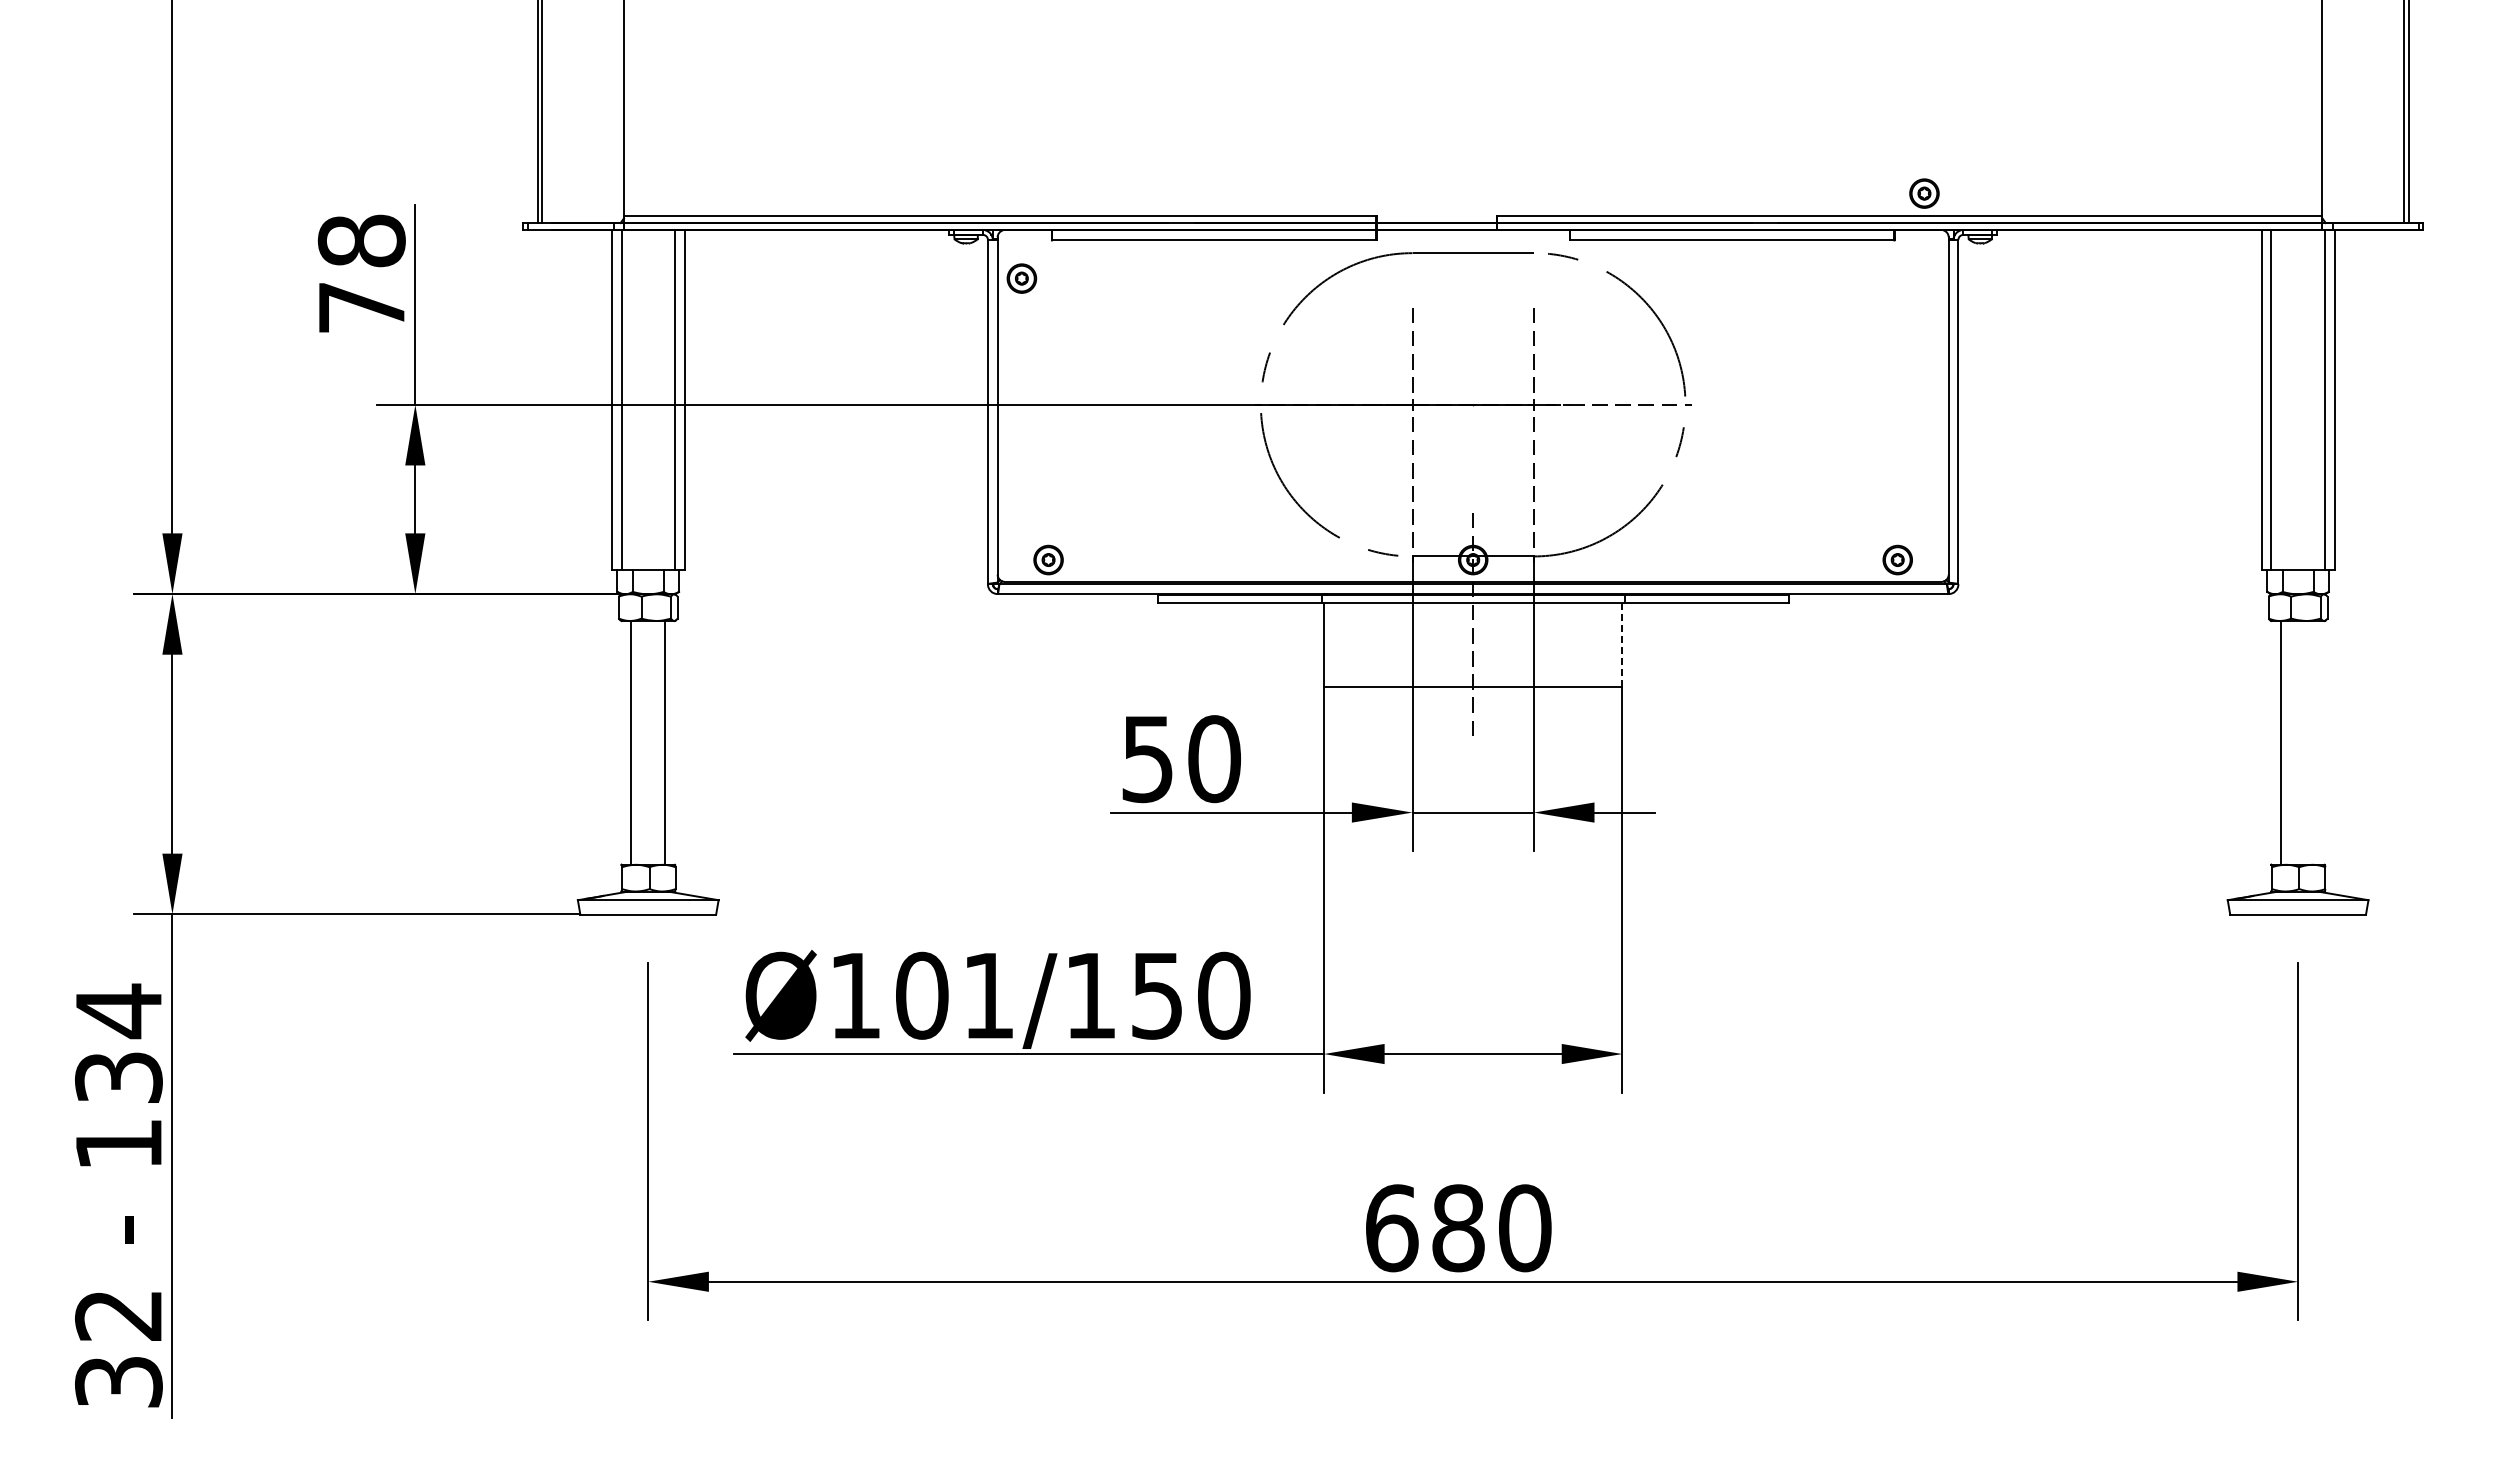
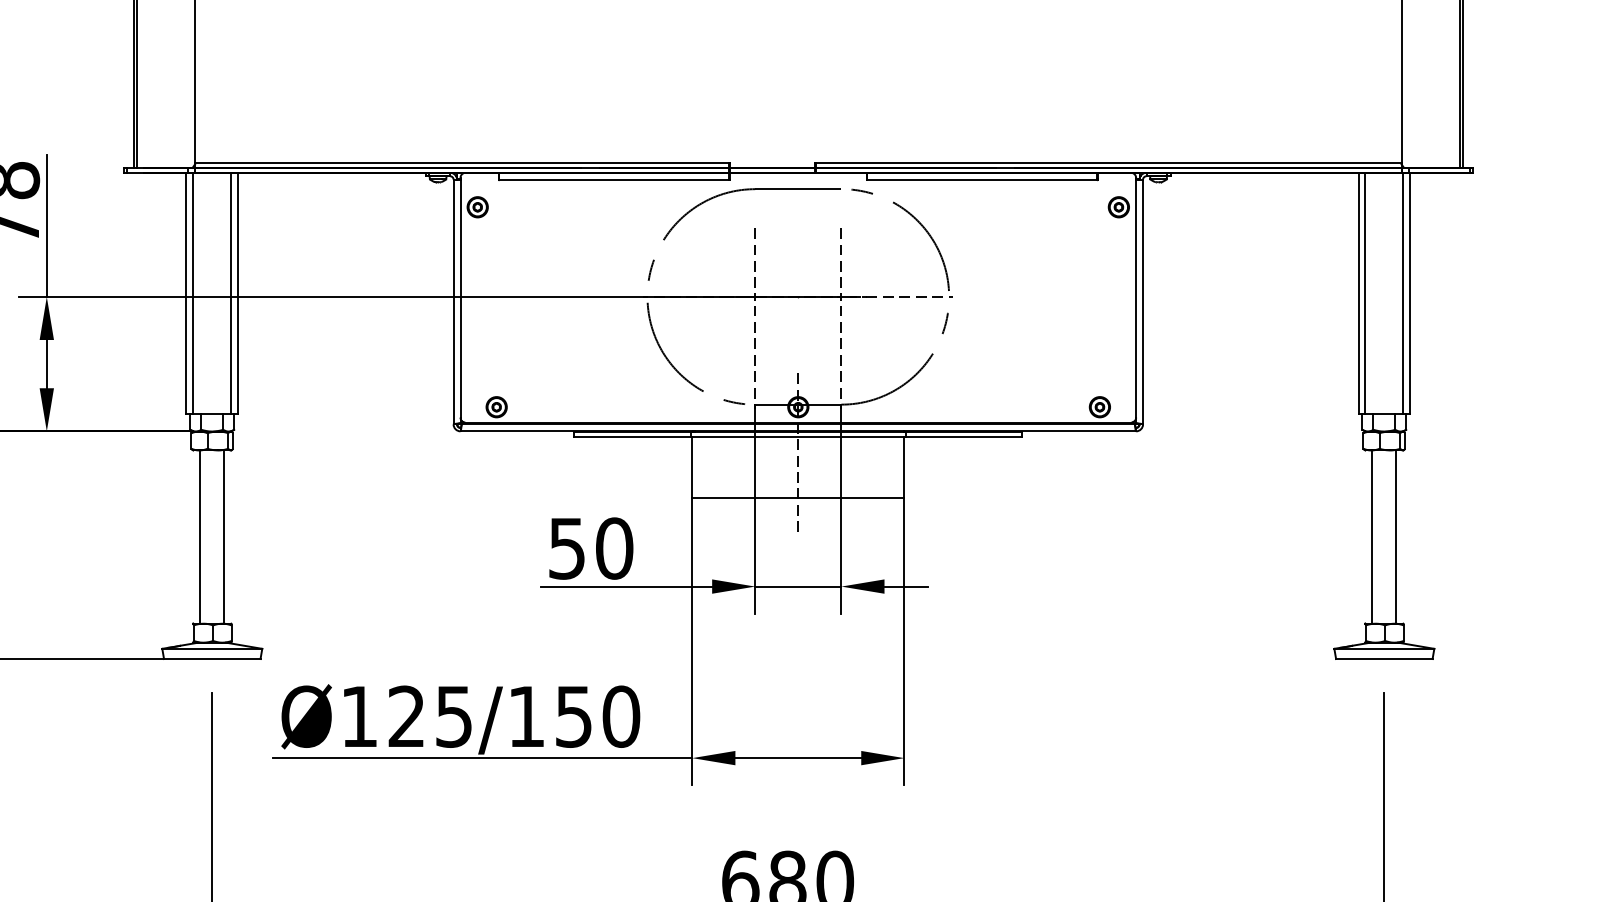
part: (1924, 193) -> (1118, 207), moved
line: (1622, 644) -> (904, 467), dashed -> solid
line: (2315, 742) -> (1396, 536), added
text: (954, 995) -> (429, 716), Ø101/150 -> Ø125/150

